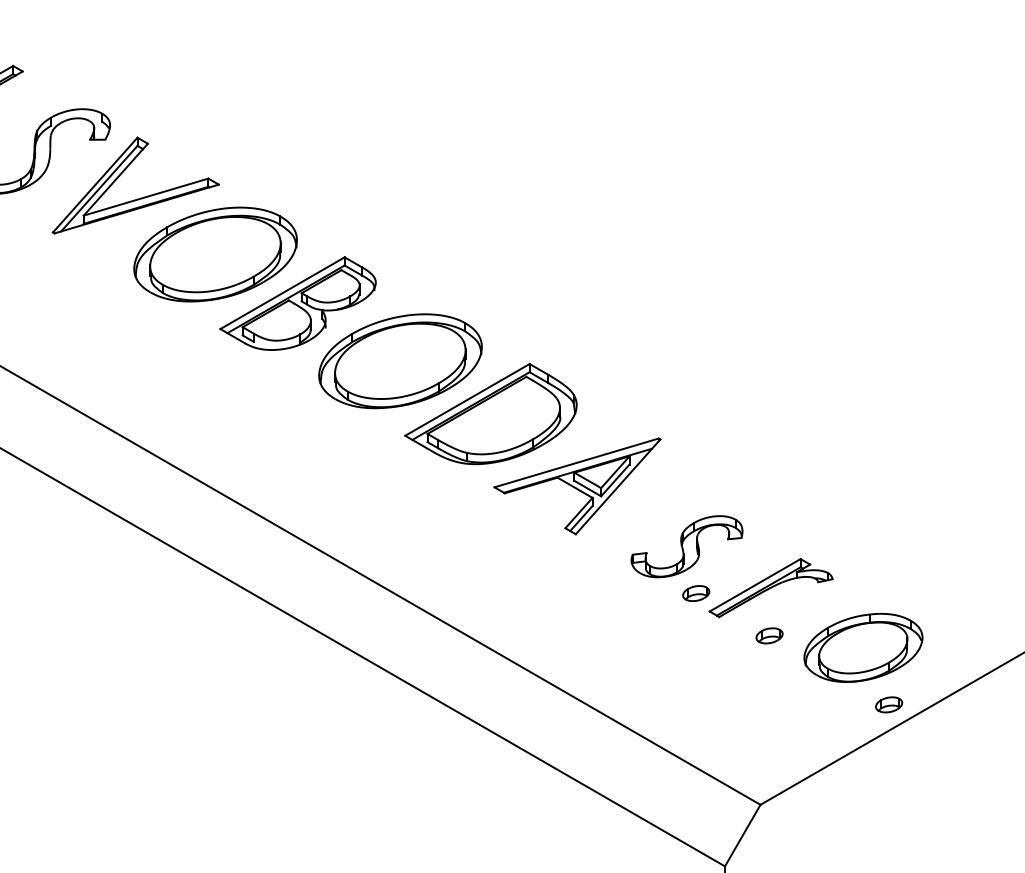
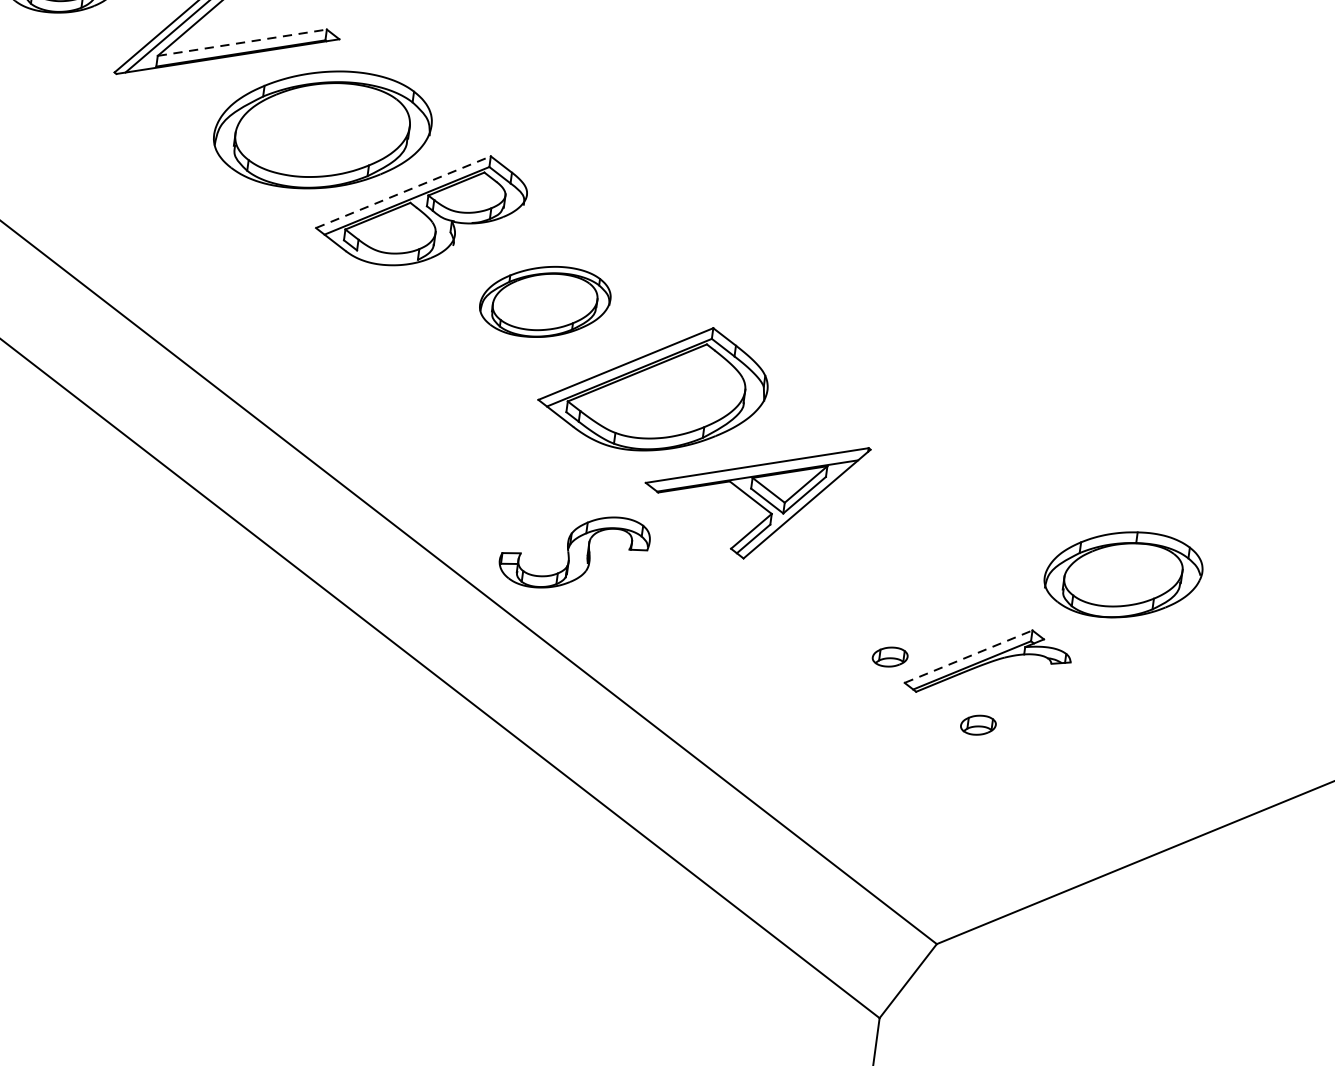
line: (146, 197) -> (242, 43), solid -> dashed
line: (282, 293) -> (403, 192), solid -> dashed
part: (400, 361) -> (545, 302), size x0.6
part: (686, 546) -> (573, 551), moved
line: (755, 585) -> (968, 657), solid -> dashed
part: (863, 647) -> (1123, 574), moved
part: (889, 704) -> (1122, 835), removed

